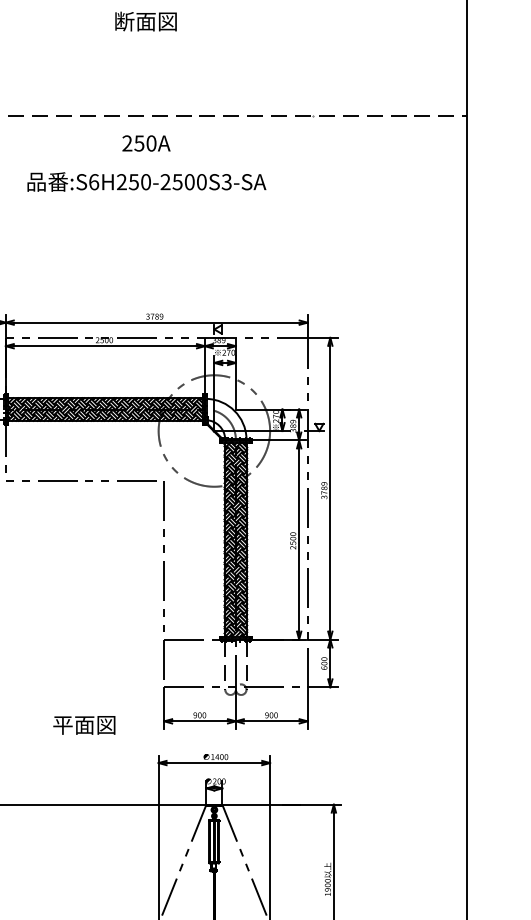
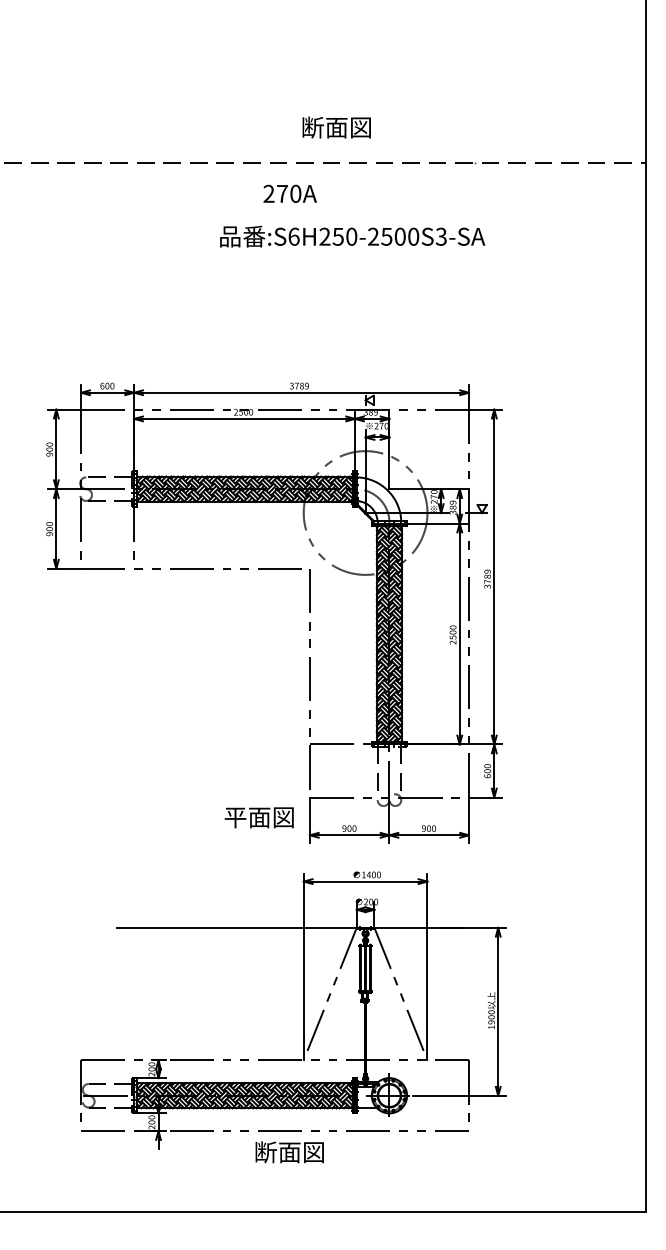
text: (145, 21) -> (336, 127), moved
text: (138, 143) -> (281, 193), 250A -> 270A
text: (146, 181) -> (352, 236), moved
text: (83, 725) -> (258, 817), moved

